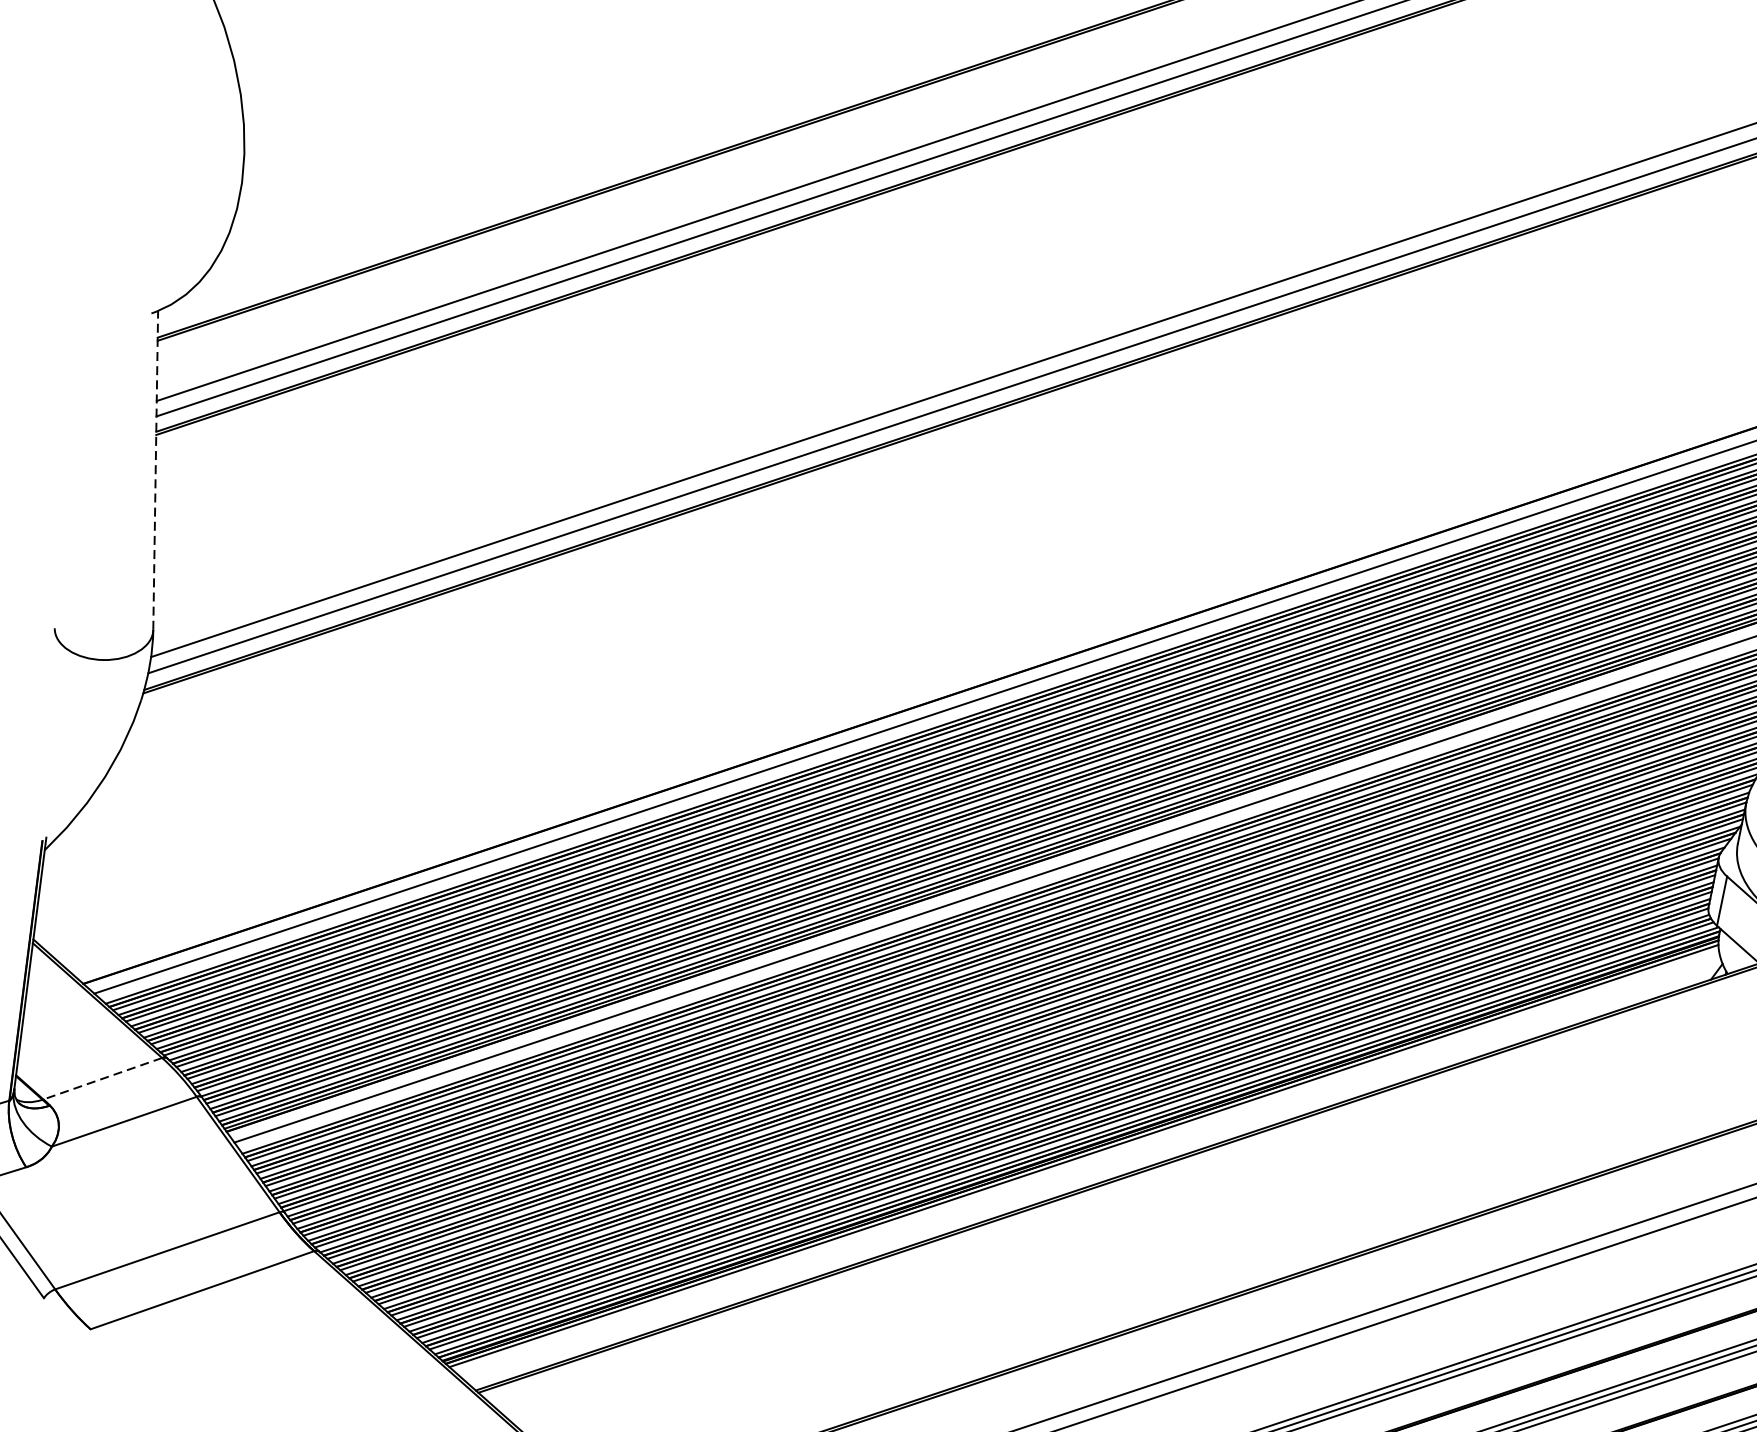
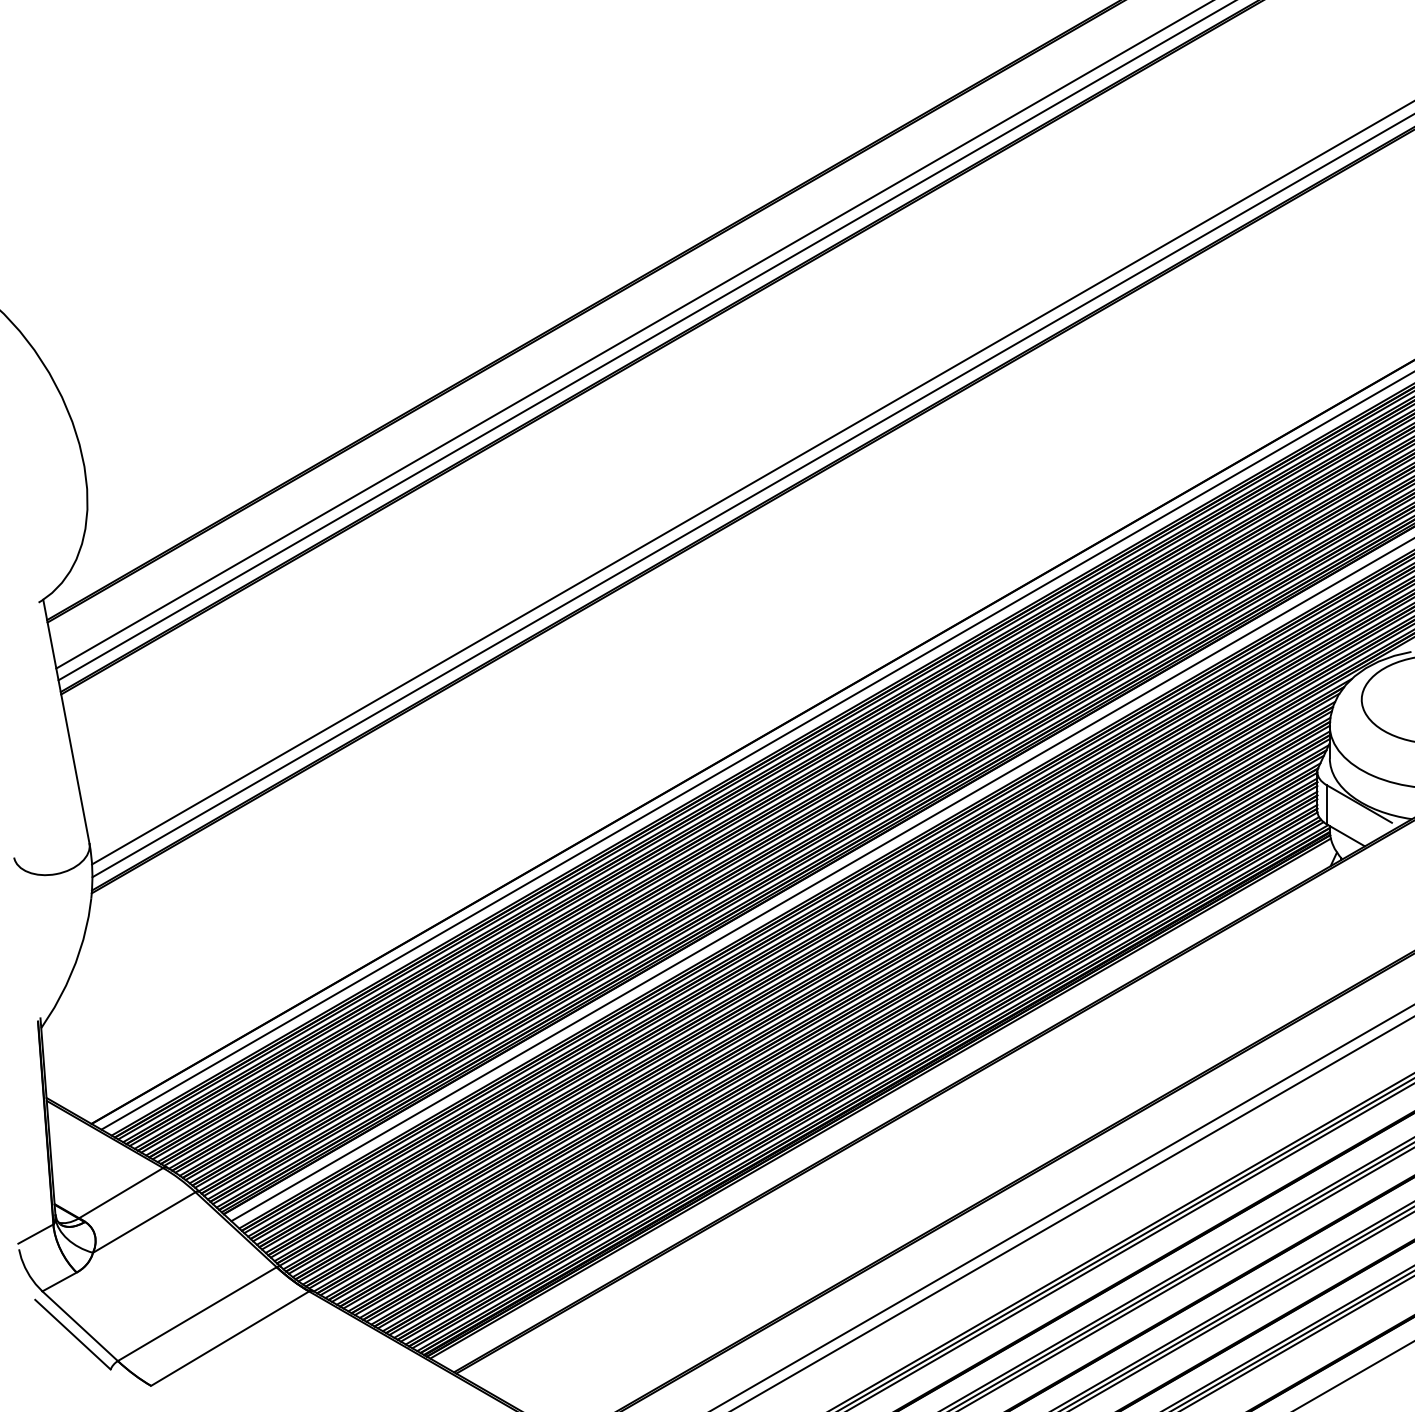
line: (155, 470) -> (66, 721), dashed -> solid
line: (103, 1079) -> (121, 1193), dashed -> solid

